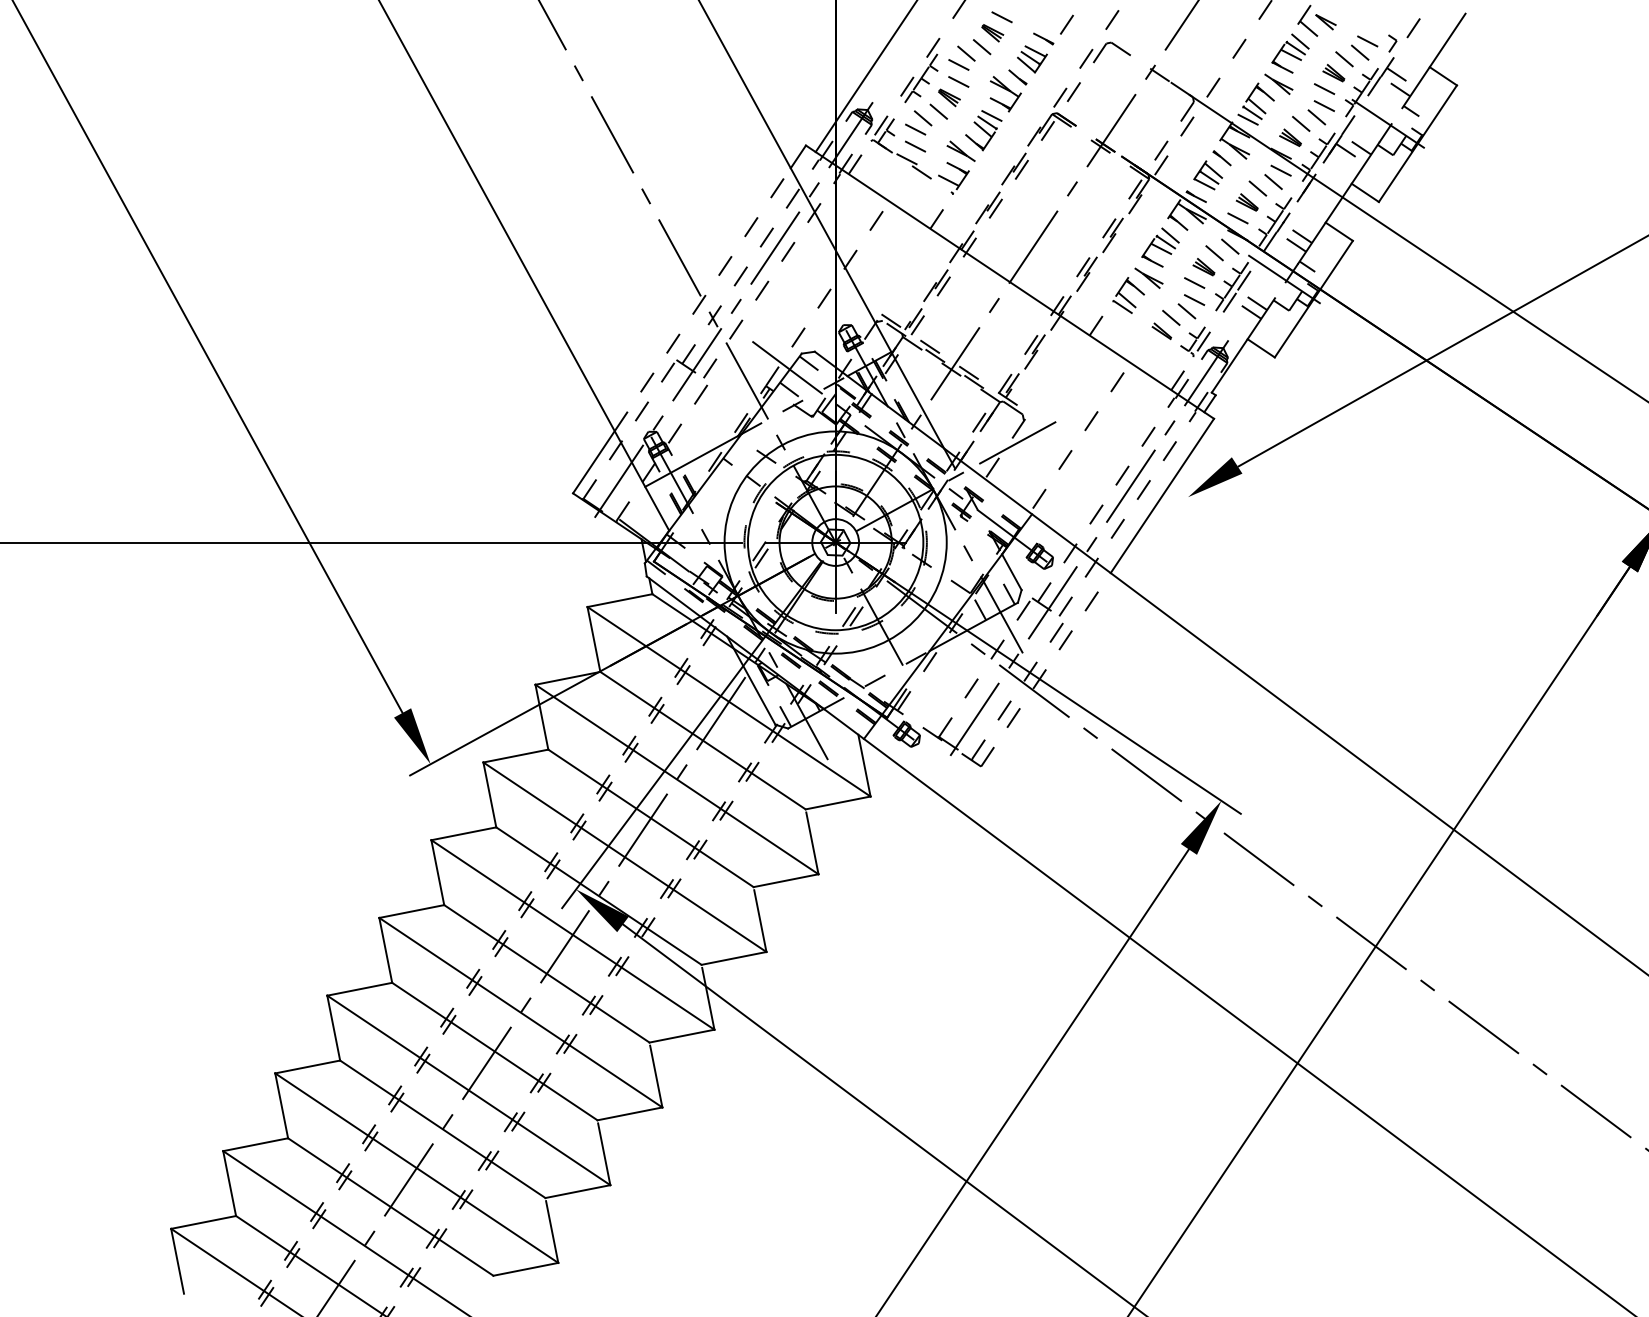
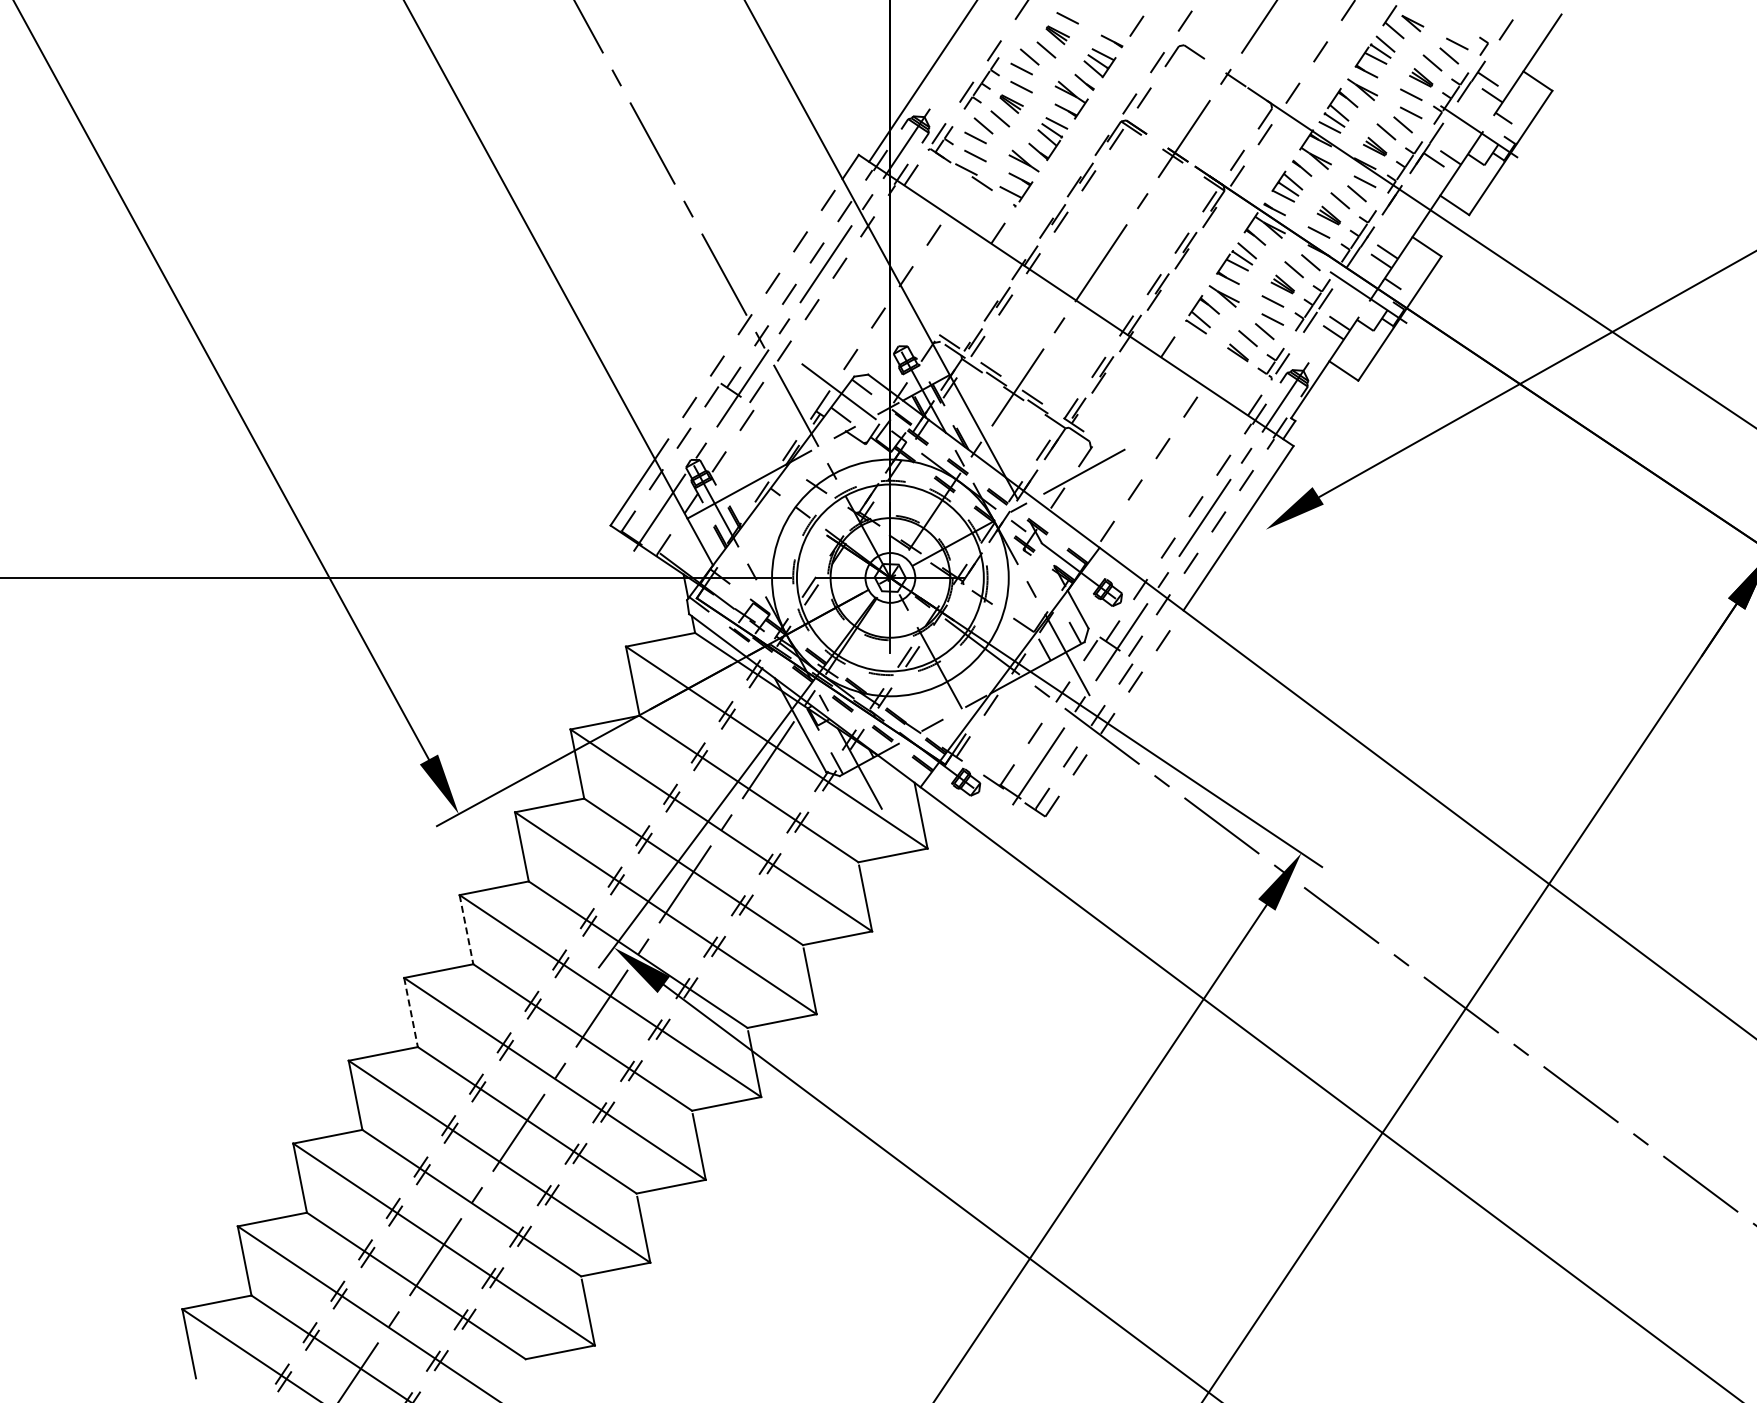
line: (437, 873) -> (466, 930), solid -> dashed
line: (386, 951) -> (411, 1013), solid -> dashed

